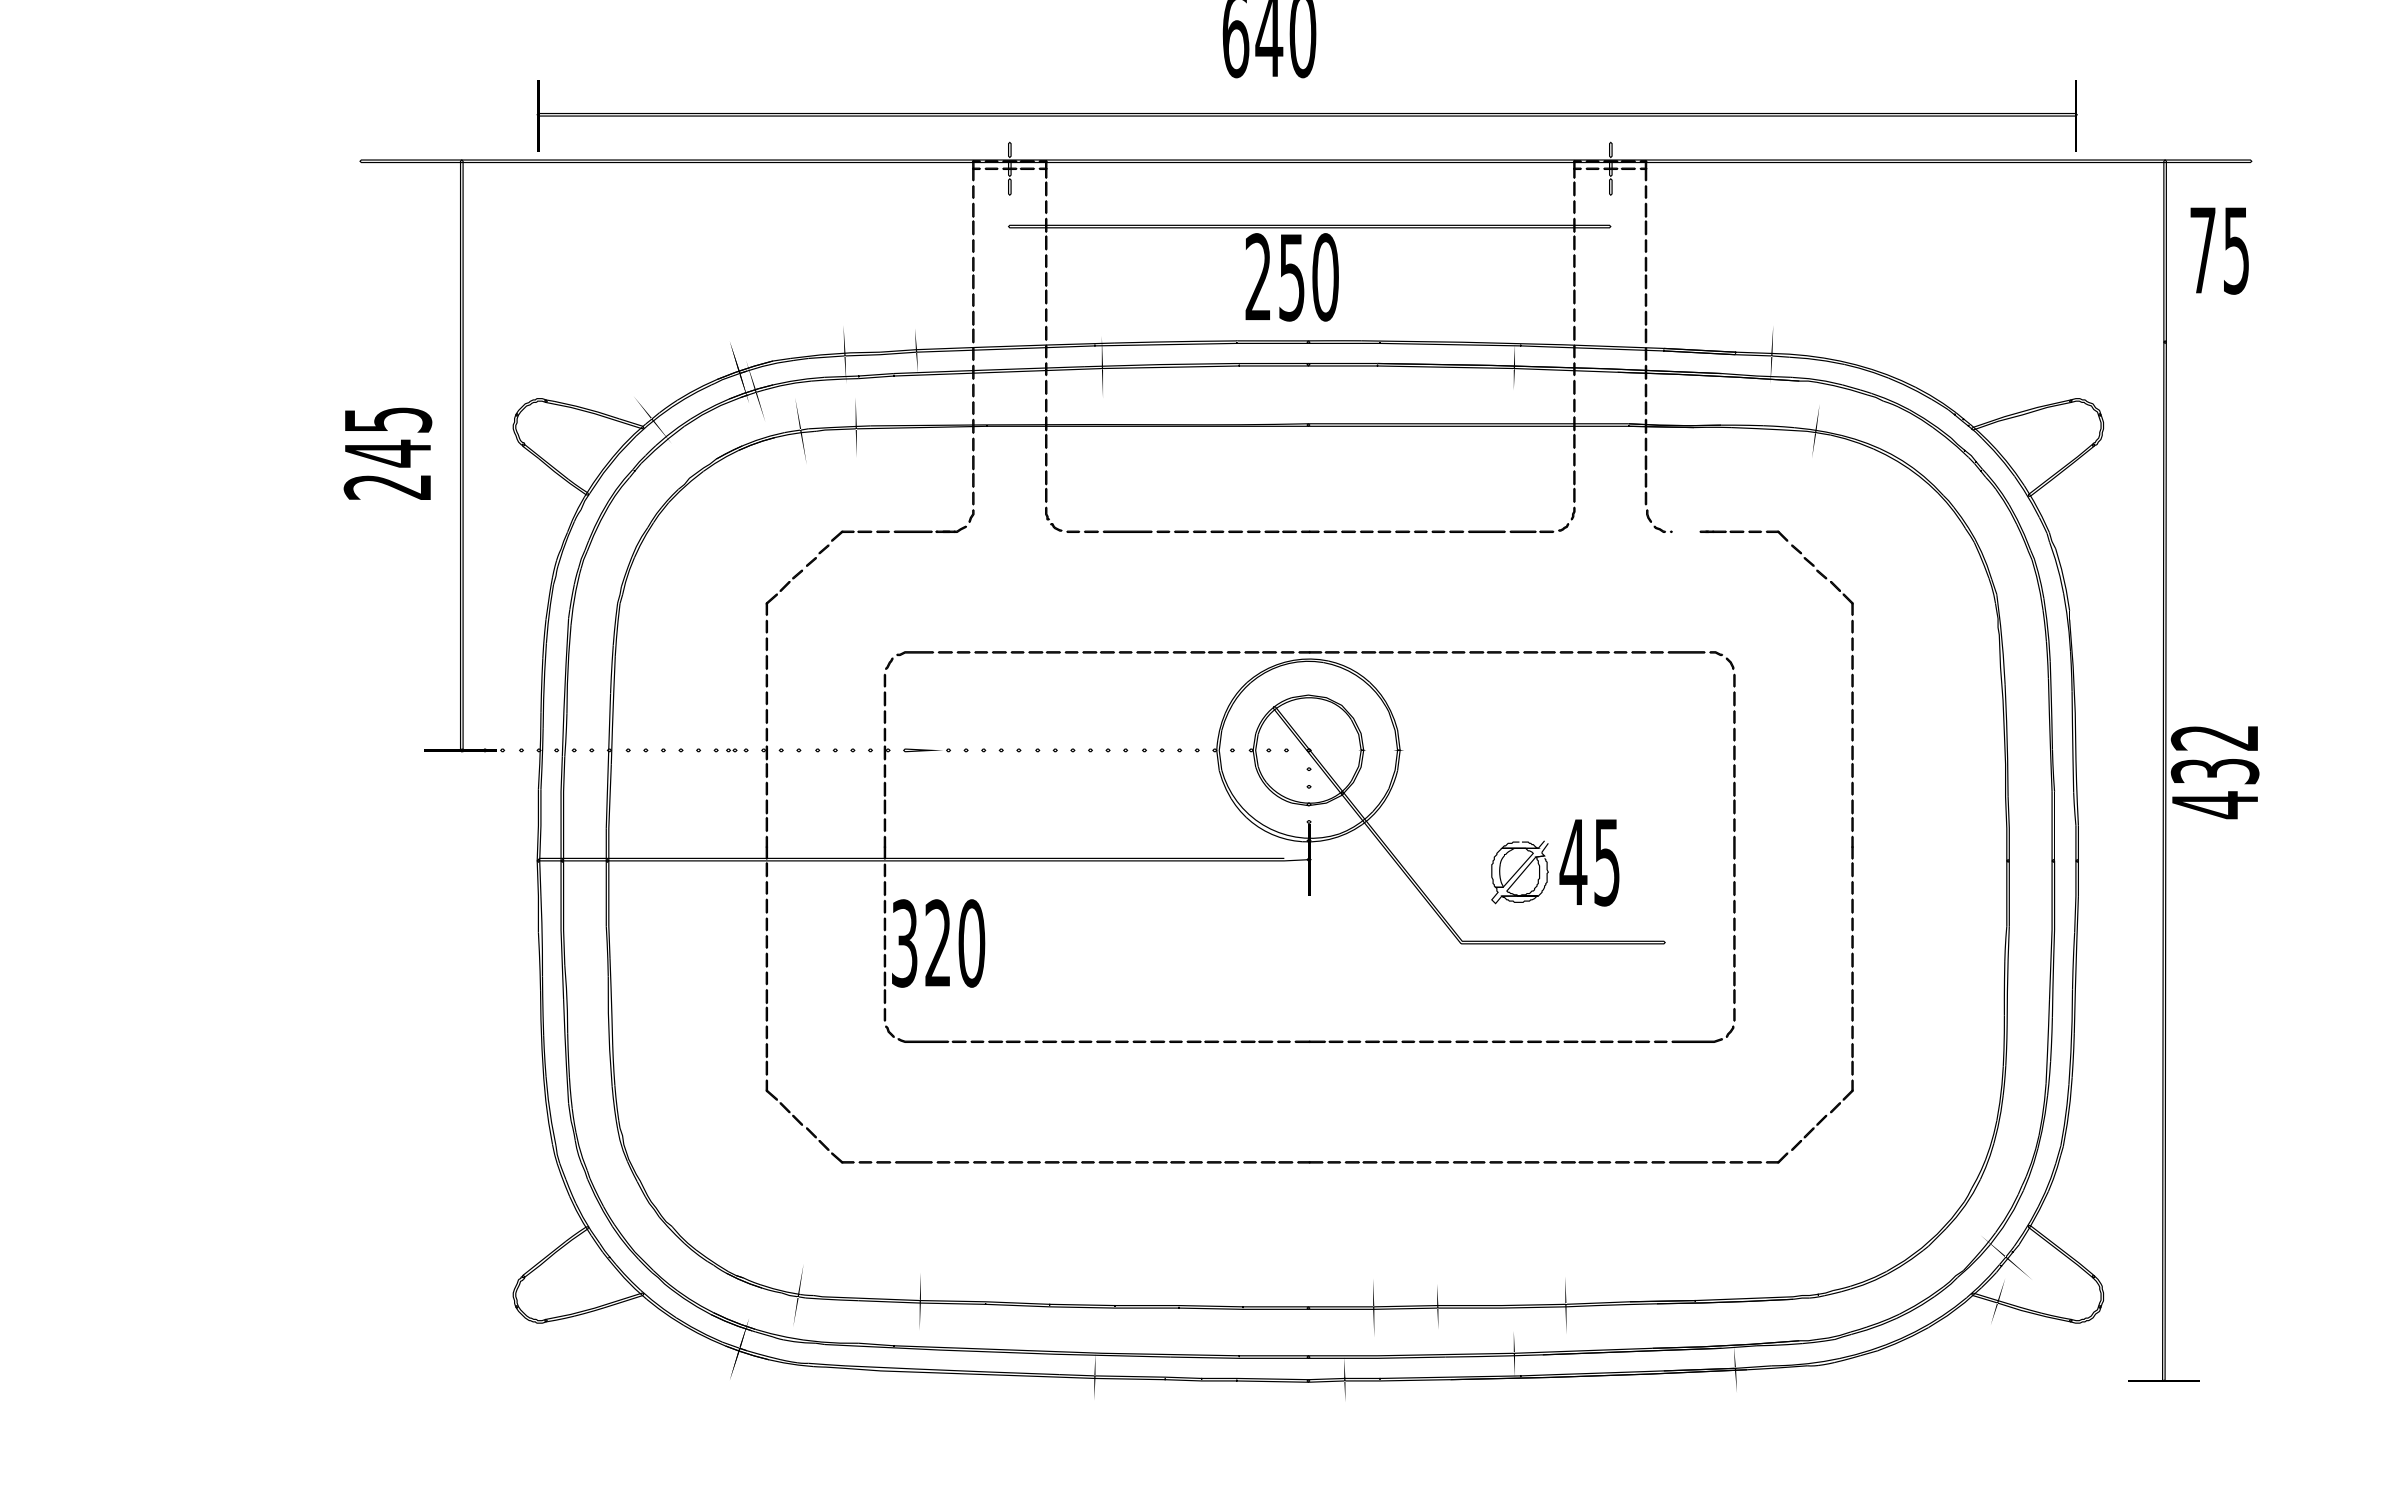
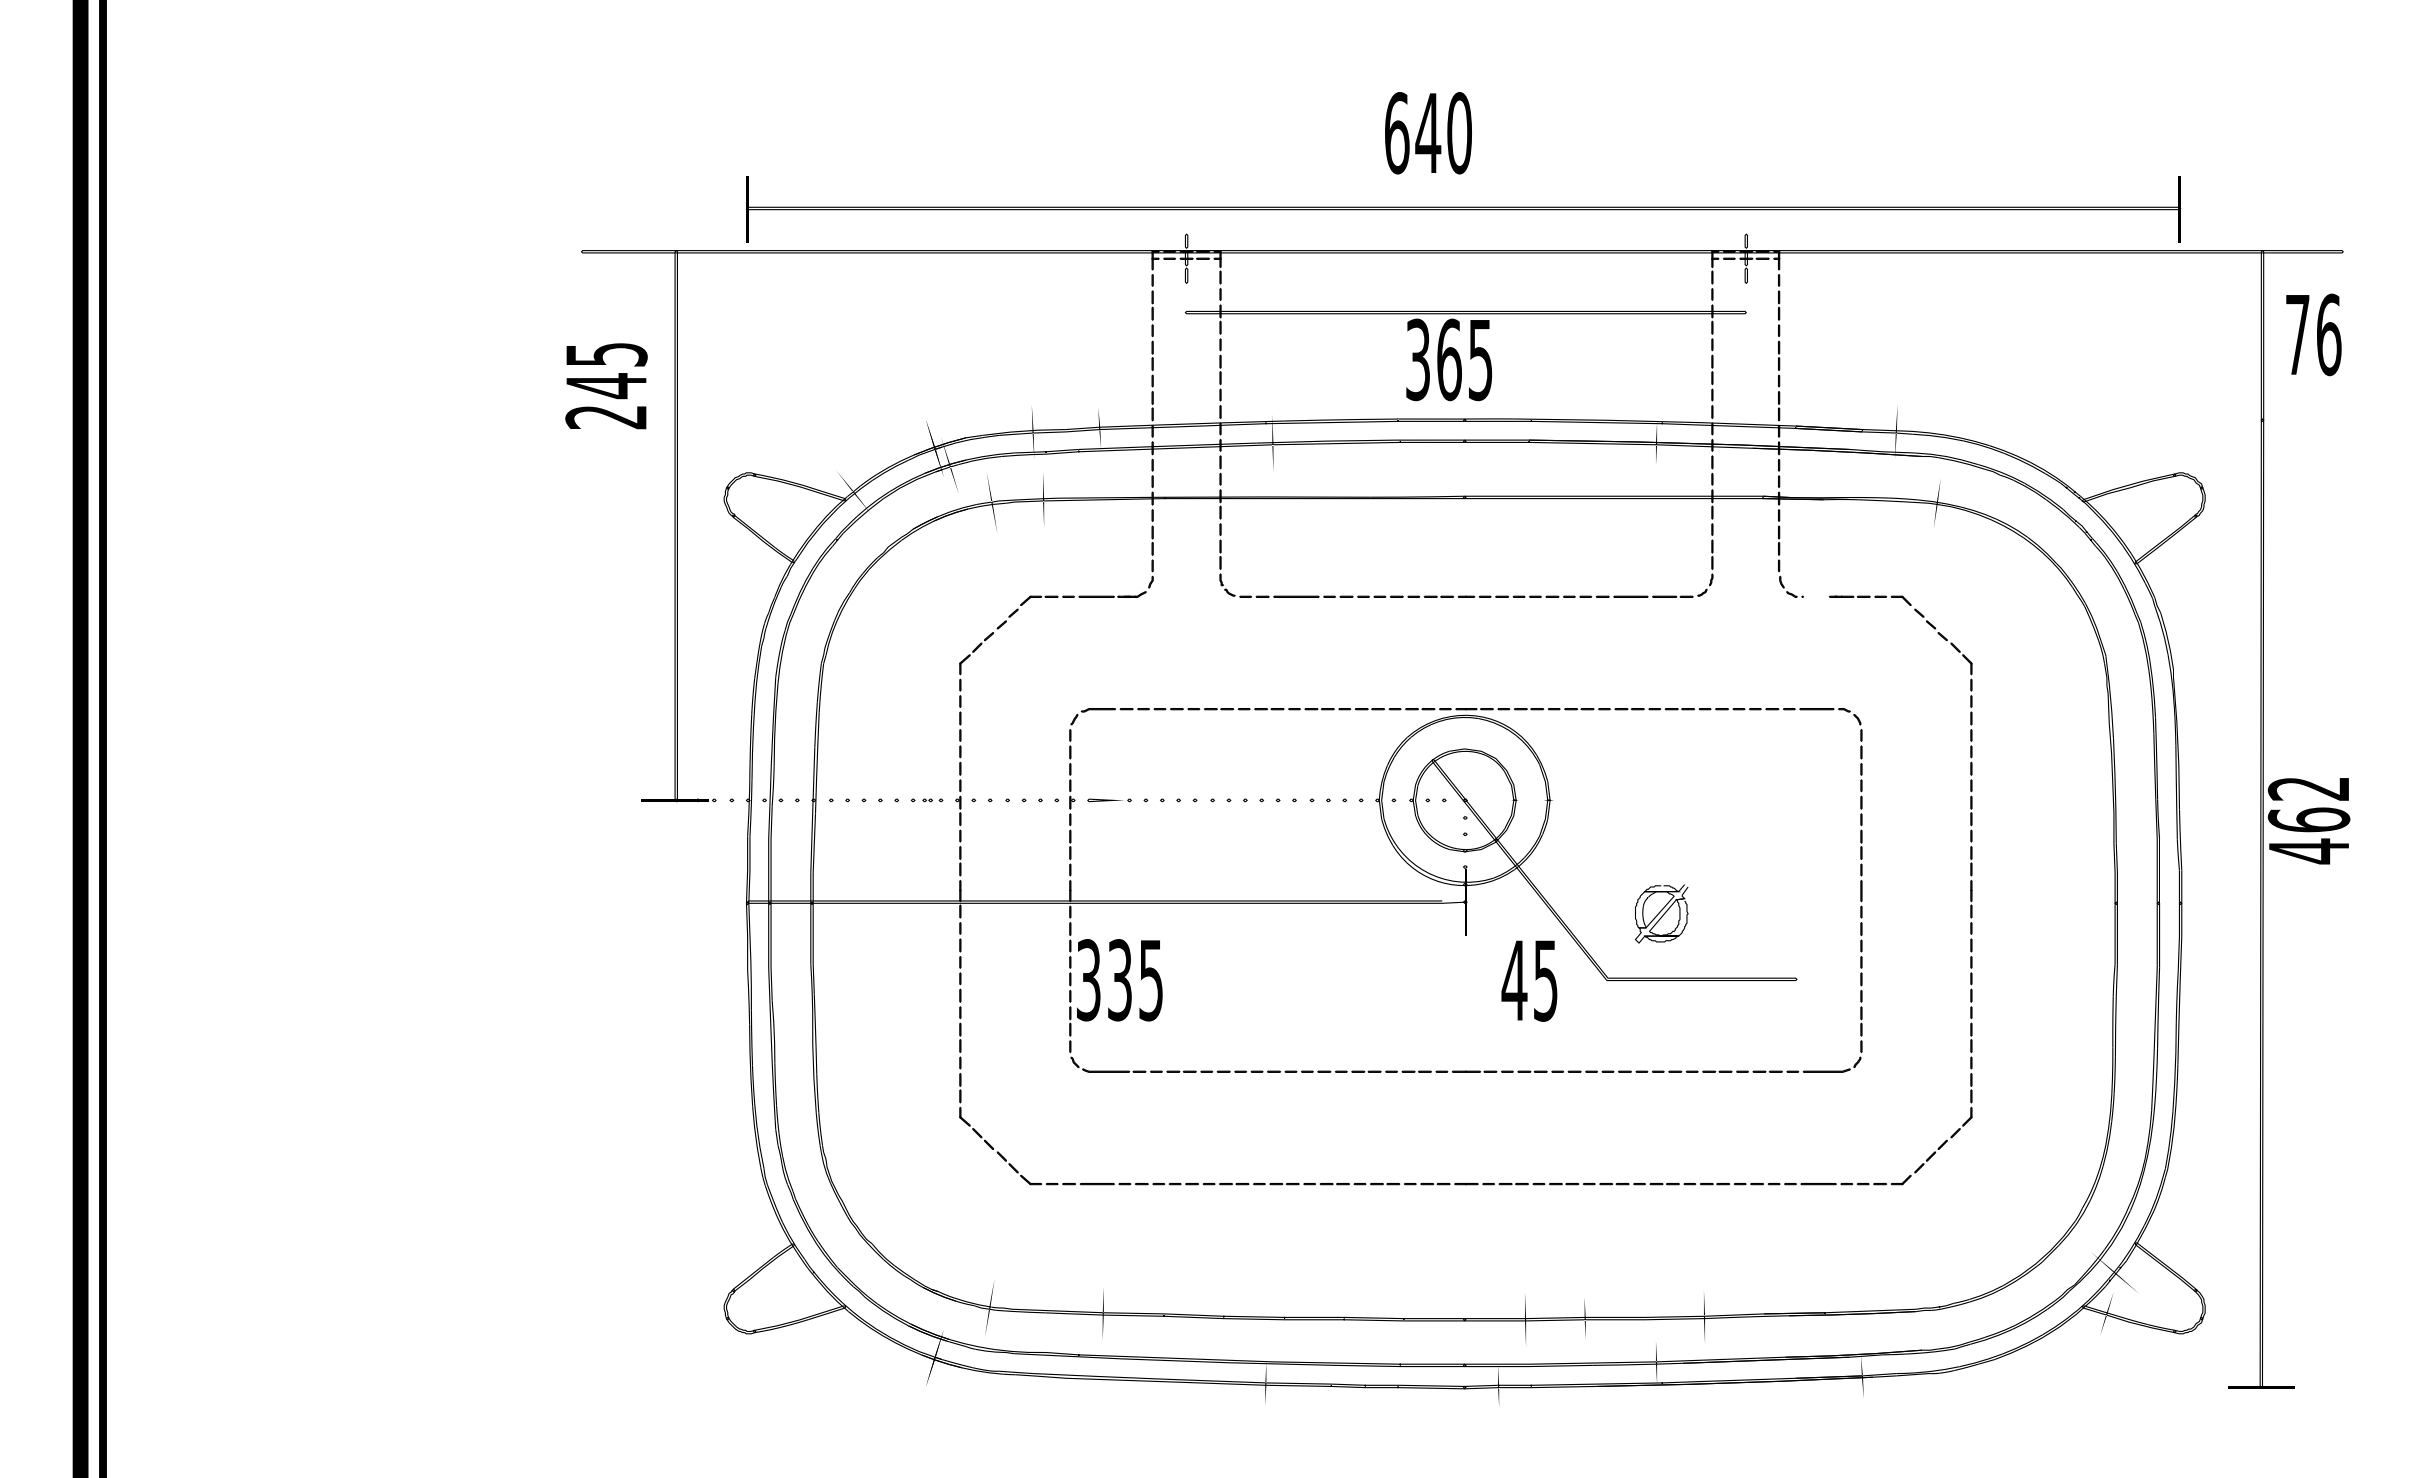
text: (2237, 250) -> (2329, 334), 75 -> 76
text: (1292, 276) -> (1449, 359), 250 -> 365
text: (387, 454) -> (606, 386), moved
text: (2214, 770) -> (2308, 819), 432 -> 462
text: (1589, 862) -> (1529, 980), moved
text: (954, 943) -> (1135, 980), 320 -> 335

